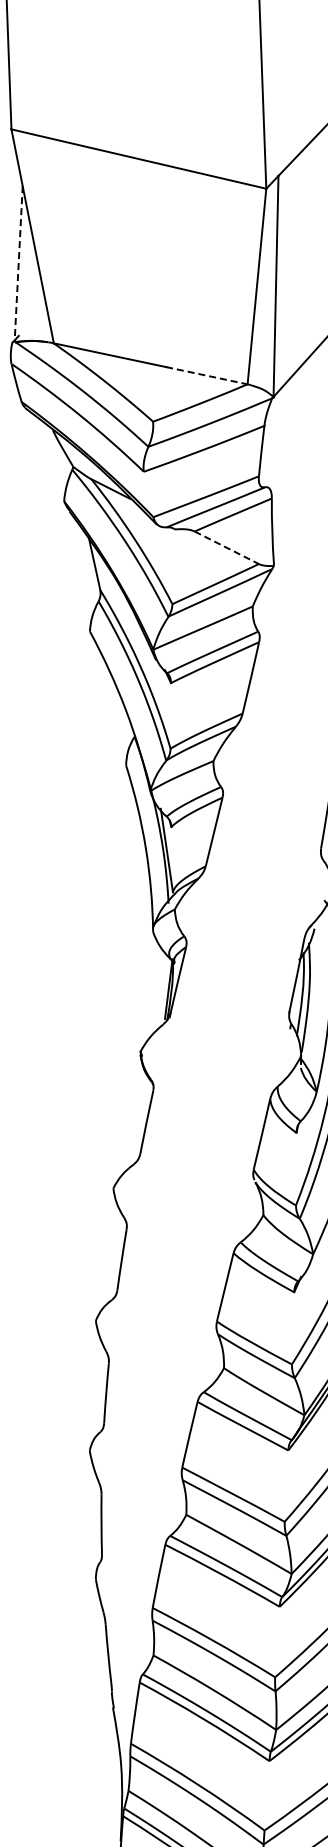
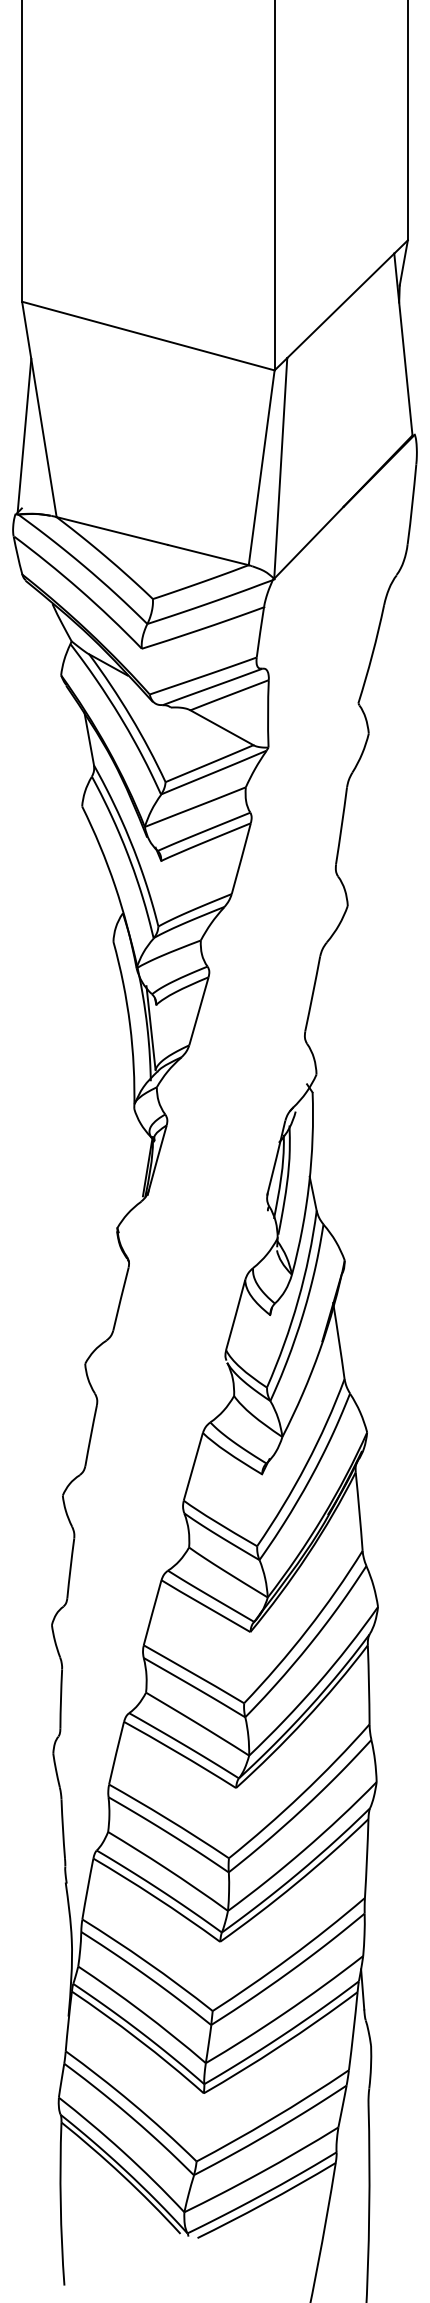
line: (18, 264) -> (24, 437), dashed -> solid
line: (207, 376) -> (208, 555), dashed -> solid
line: (227, 548) -> (222, 728), dashed -> solid

